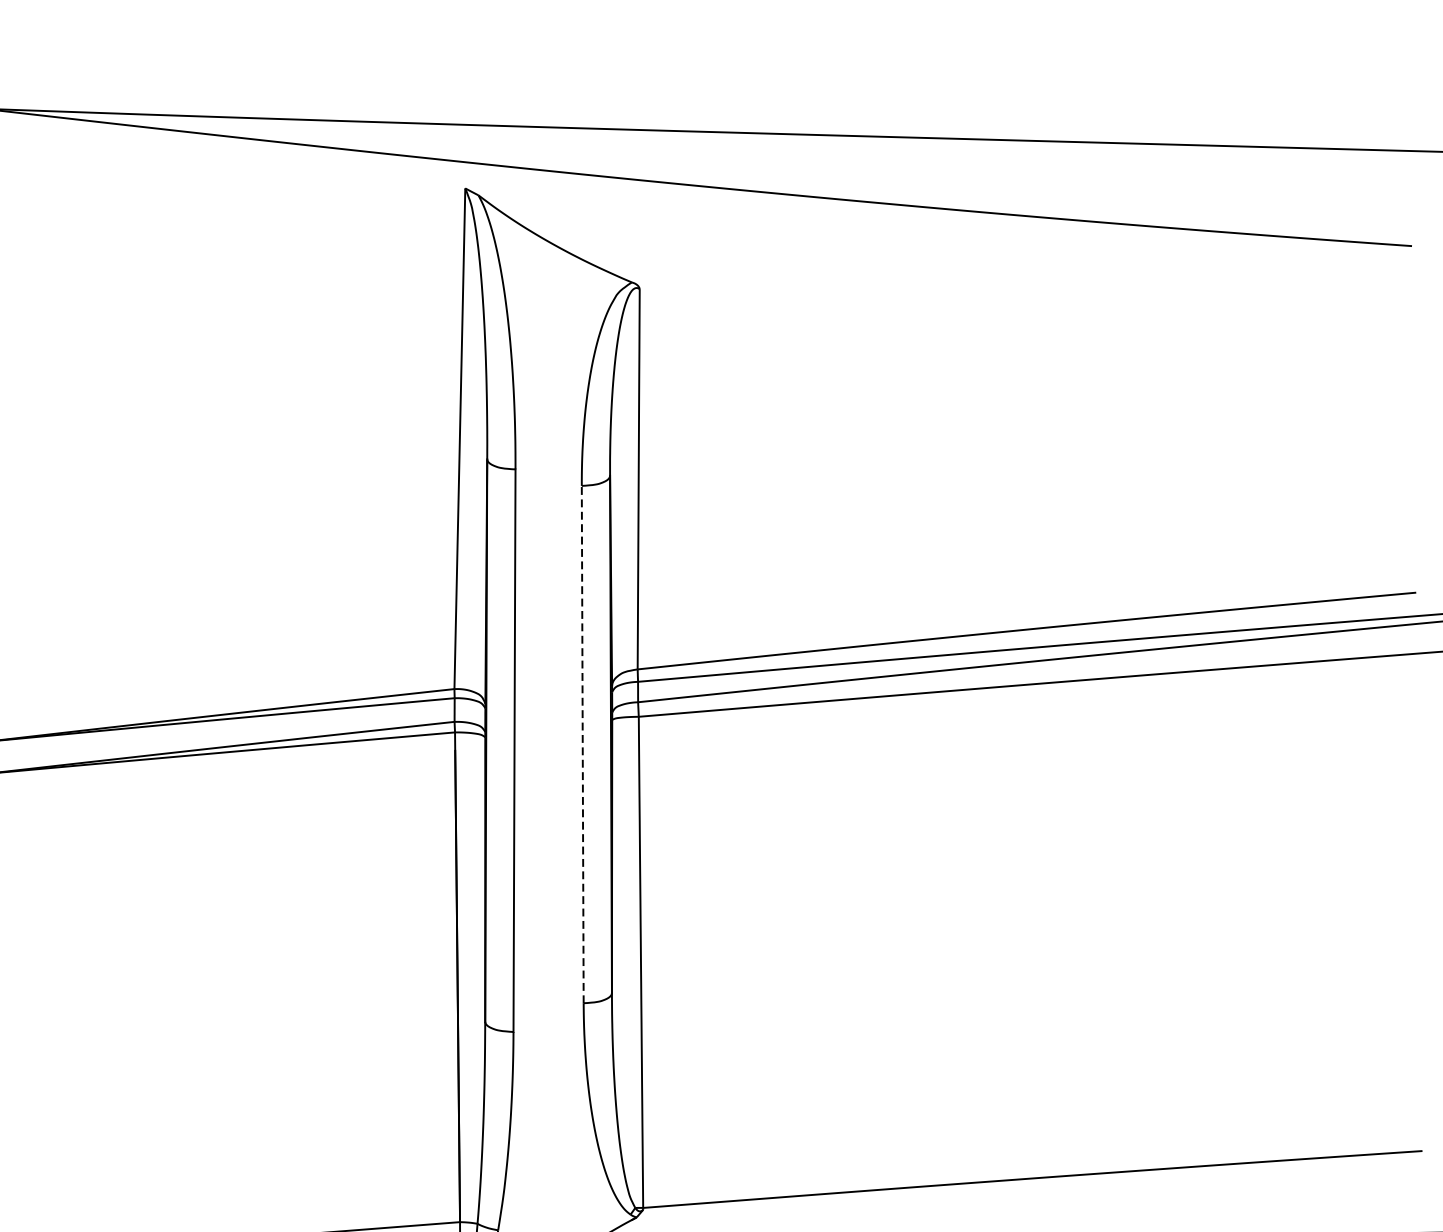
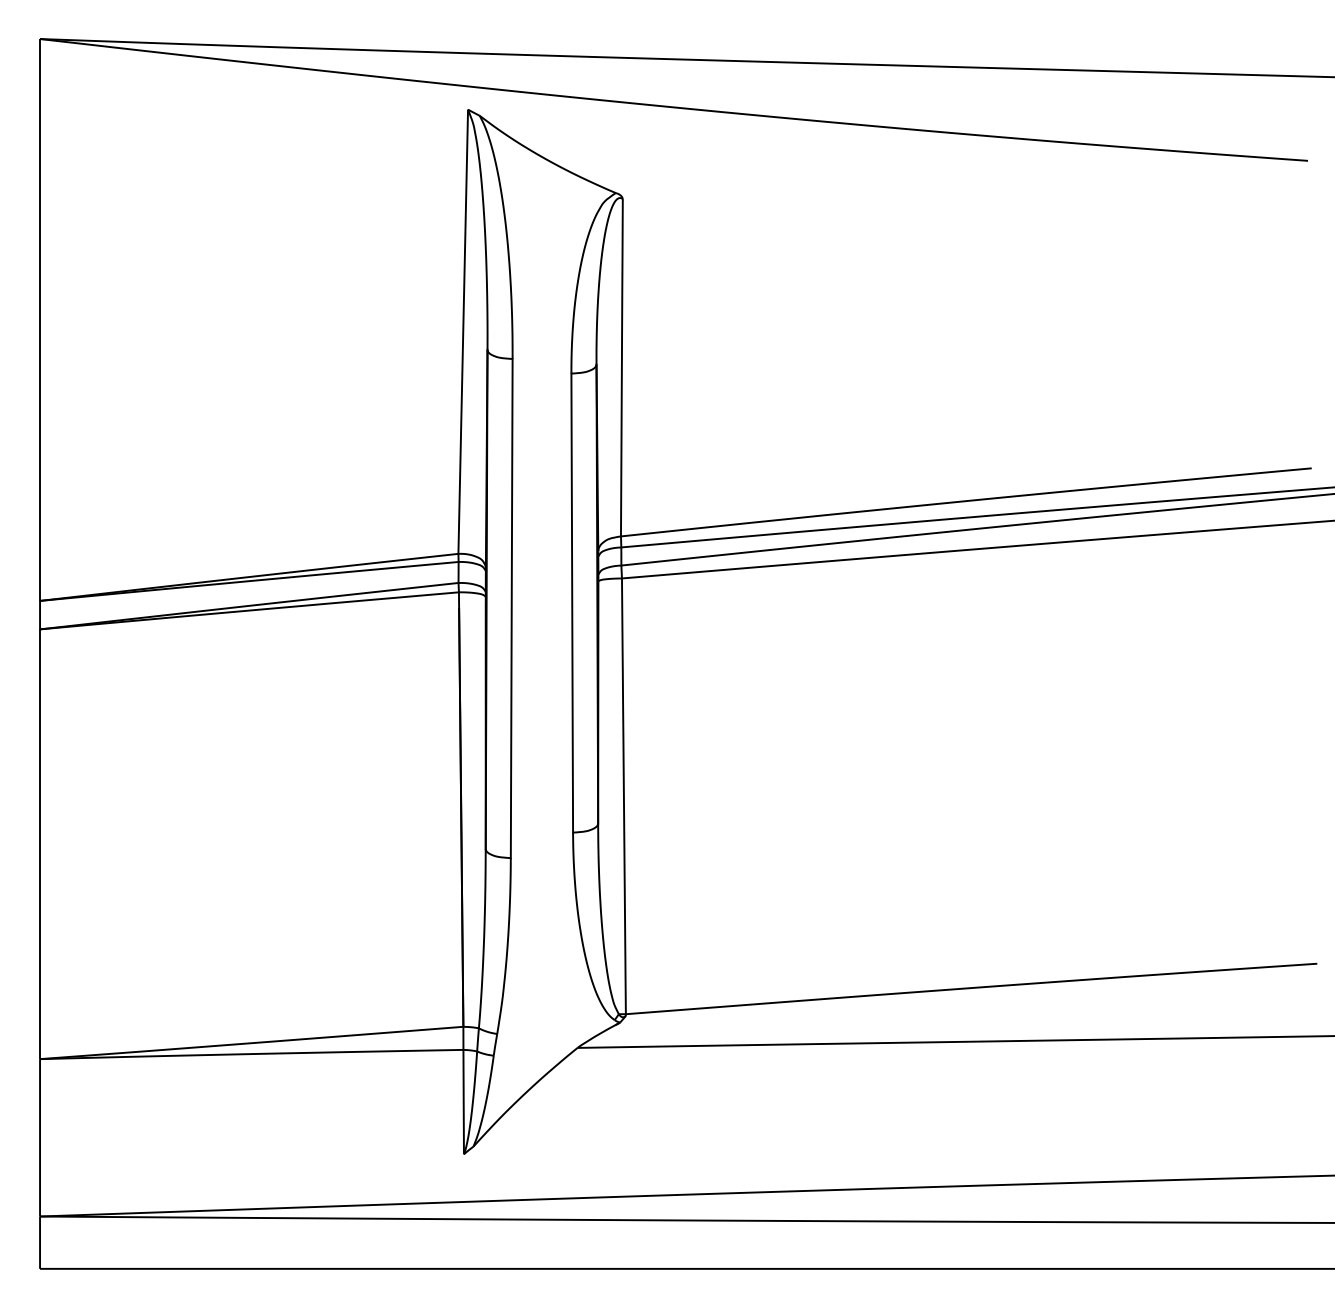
line: (583, 743) -> (572, 602), dashed -> solid

